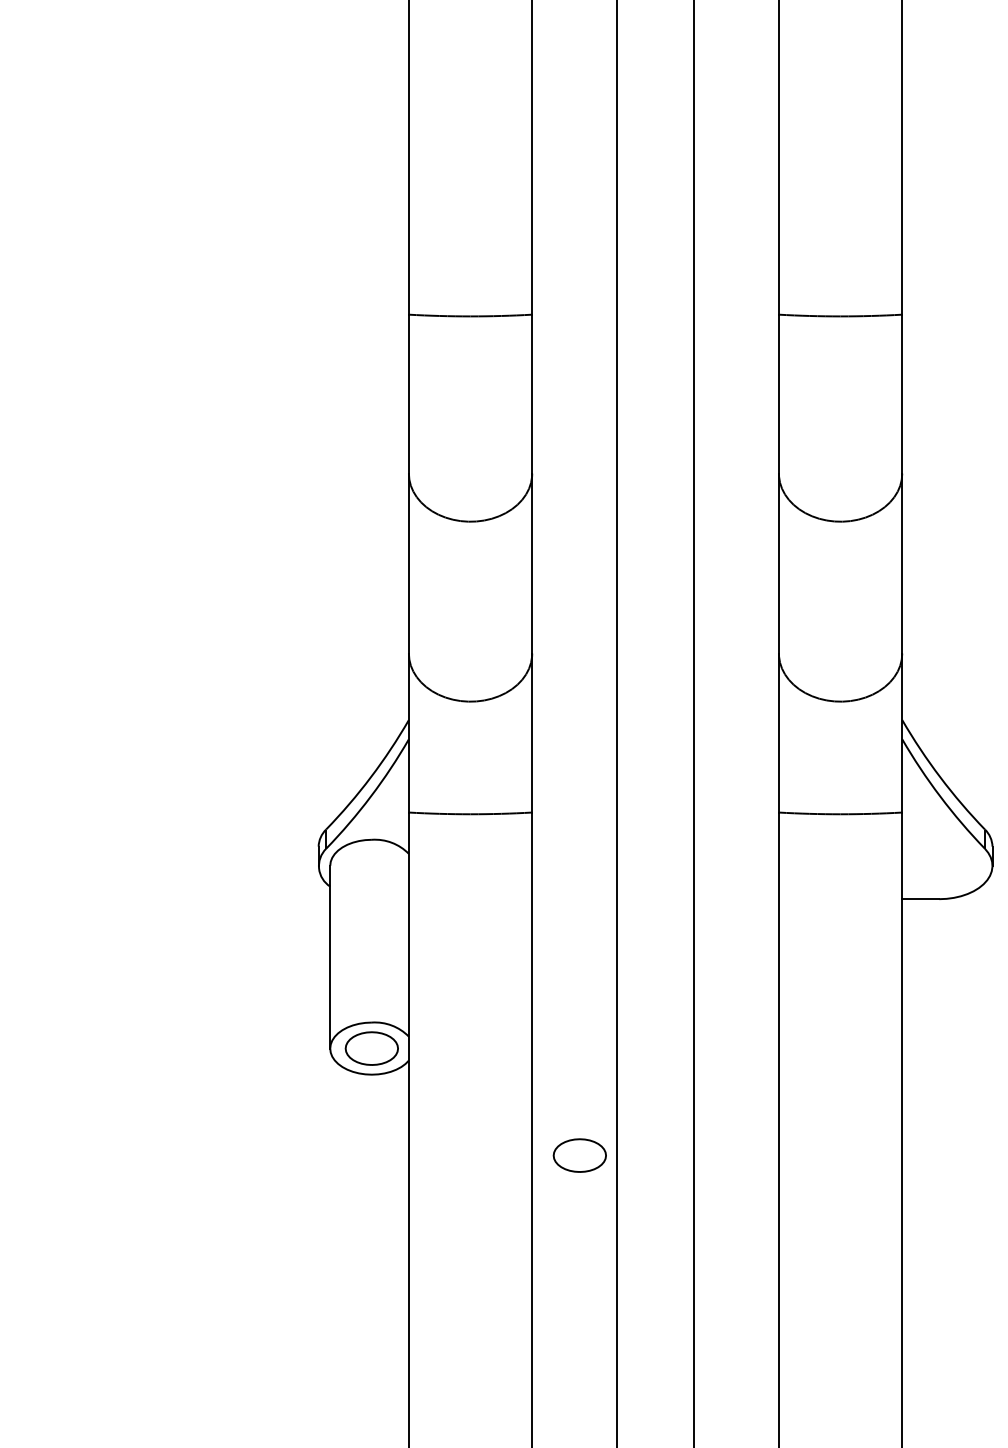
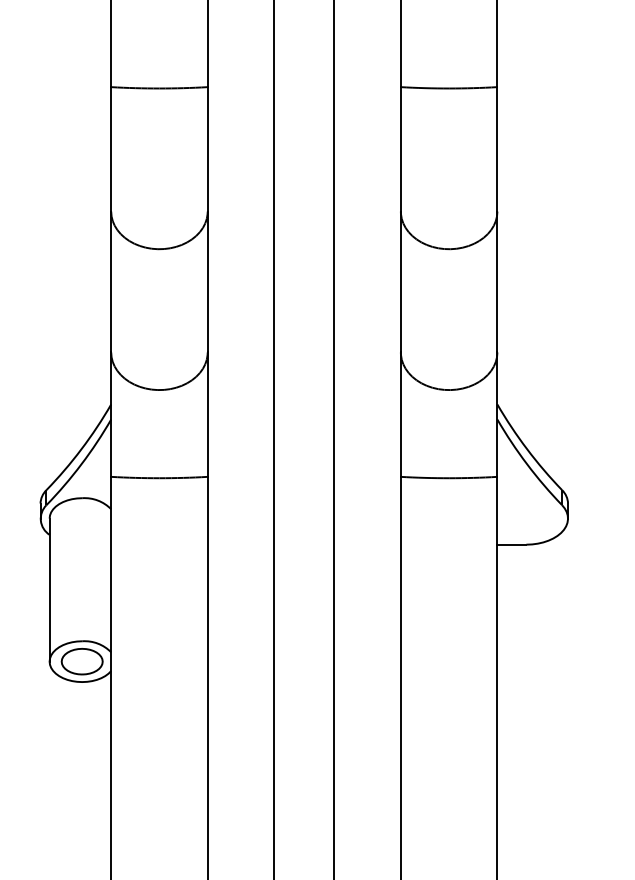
part: (579, 1155) -> (244, 745), removed

